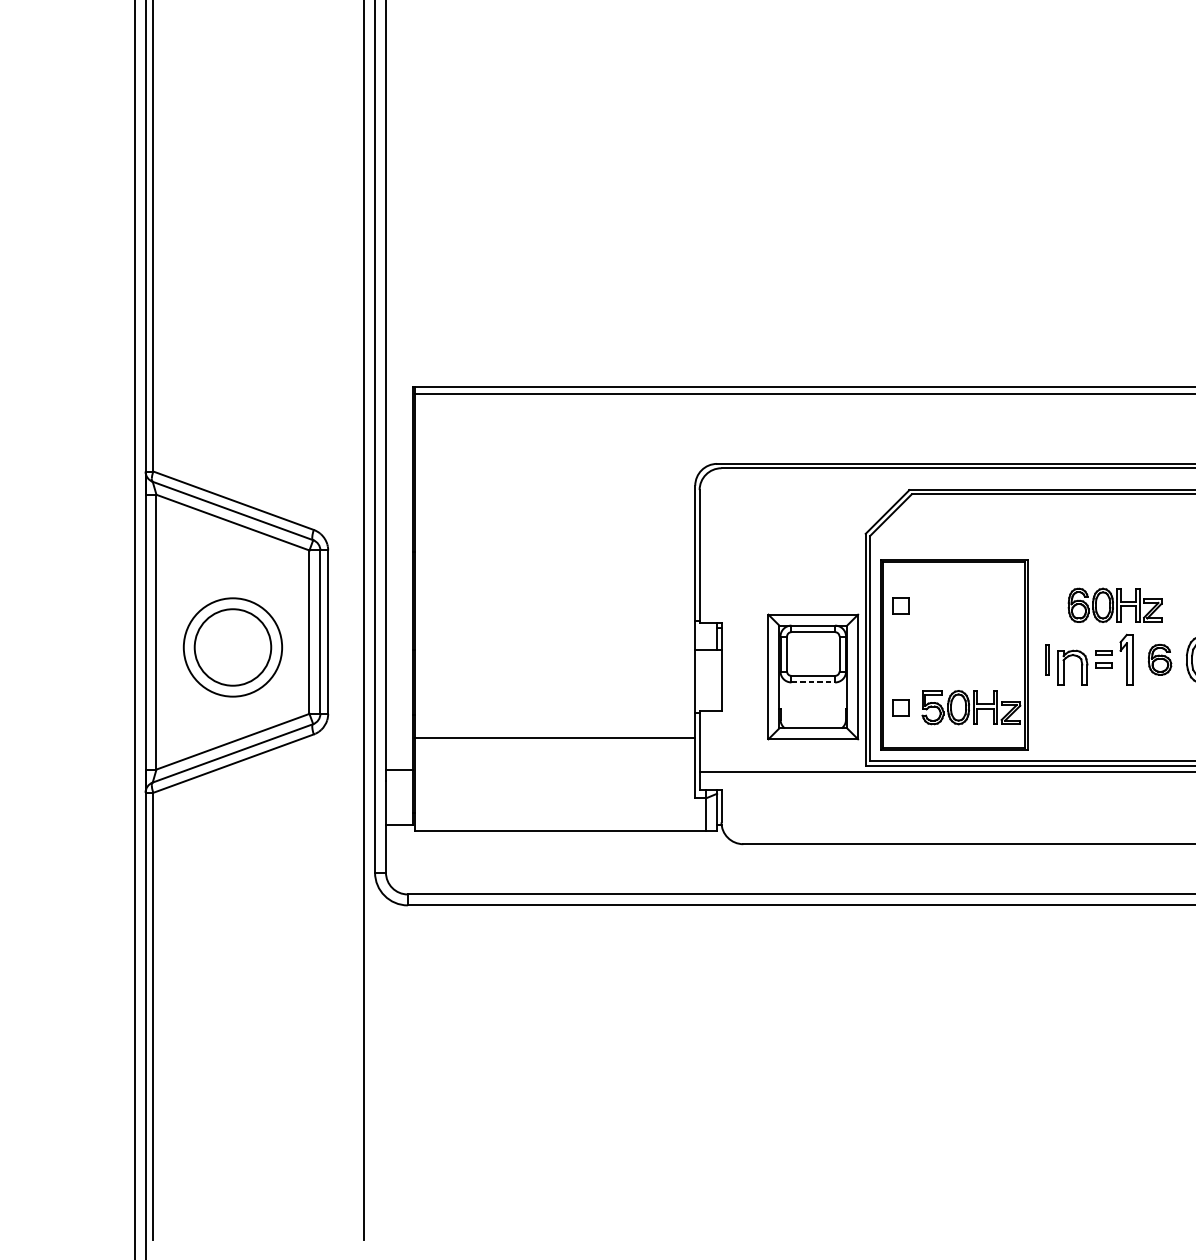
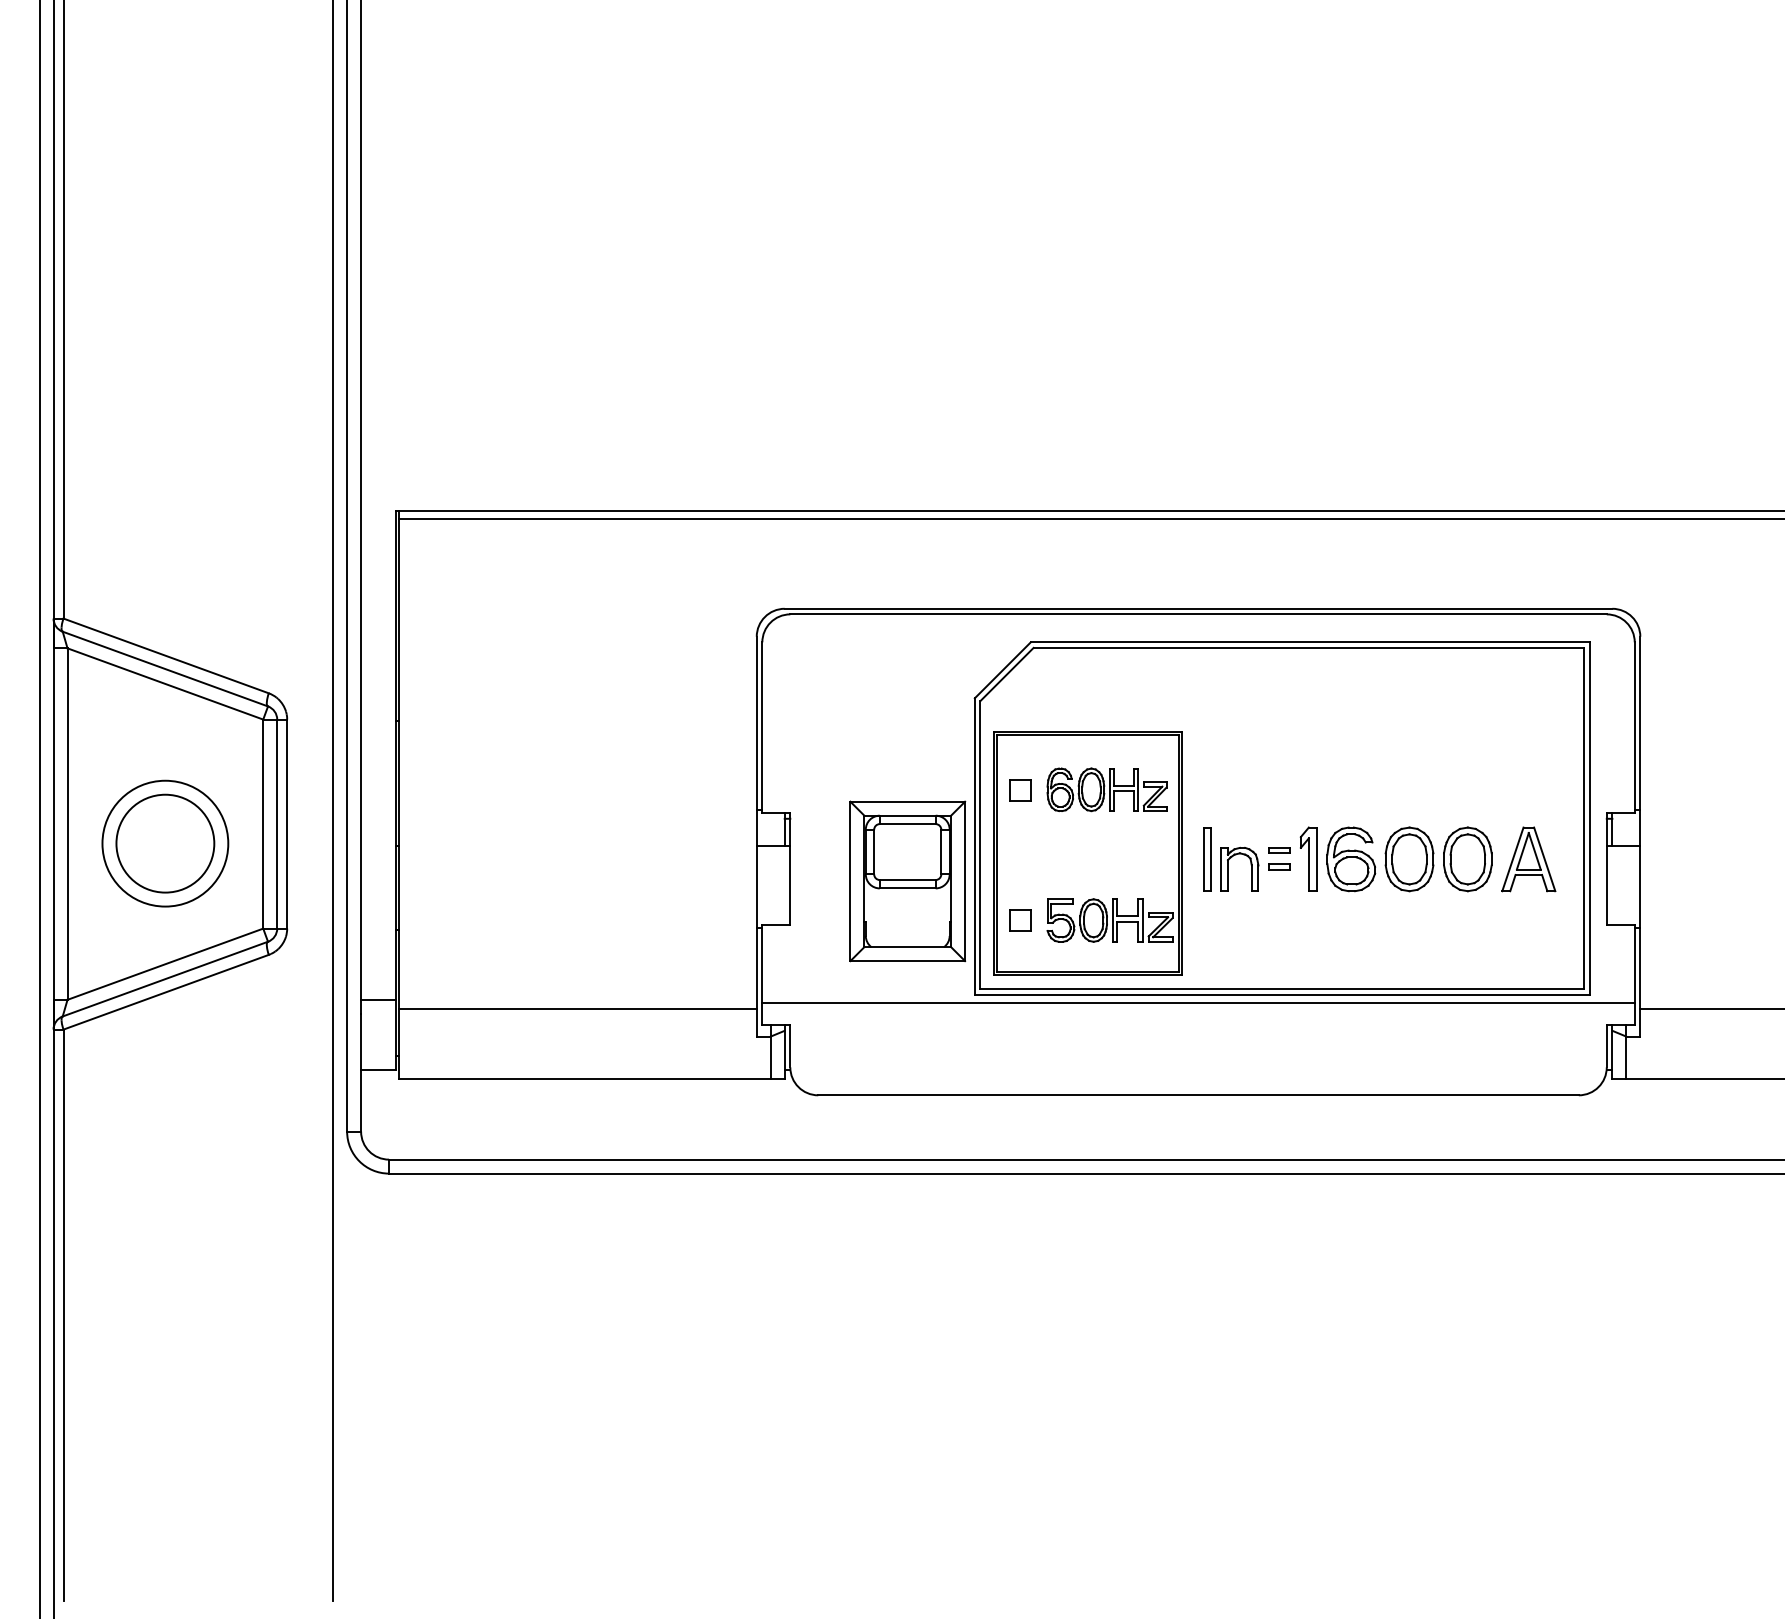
part: (1114, 605) -> (1106, 789), moved
part: (1047, 659) -> (1207, 859), size x1.67
part: (1160, 659) -> (1351, 859), size x1.67
line: (813, 682) -> (907, 888), dashed -> solid
line: (555, 738) -> (577, 1008), moved

